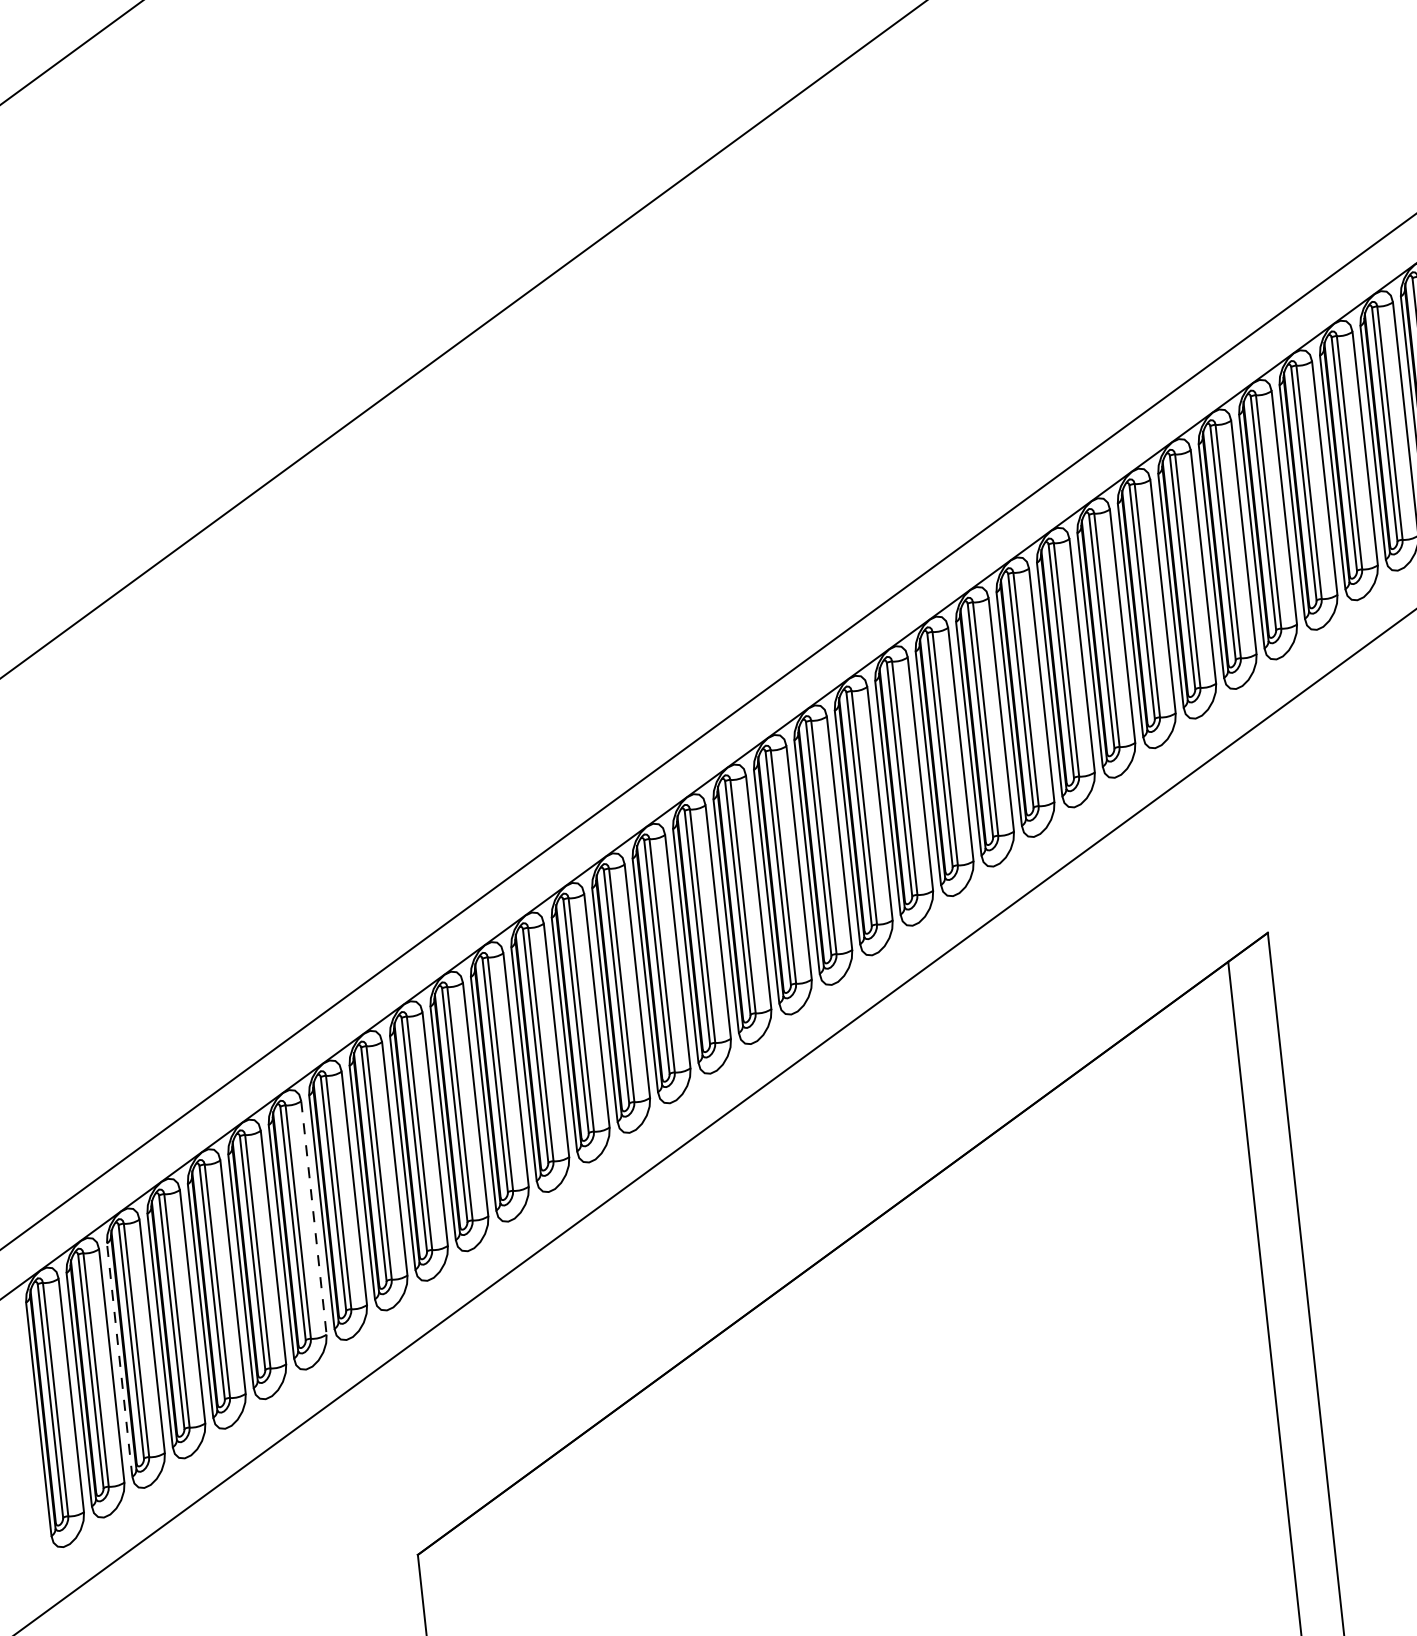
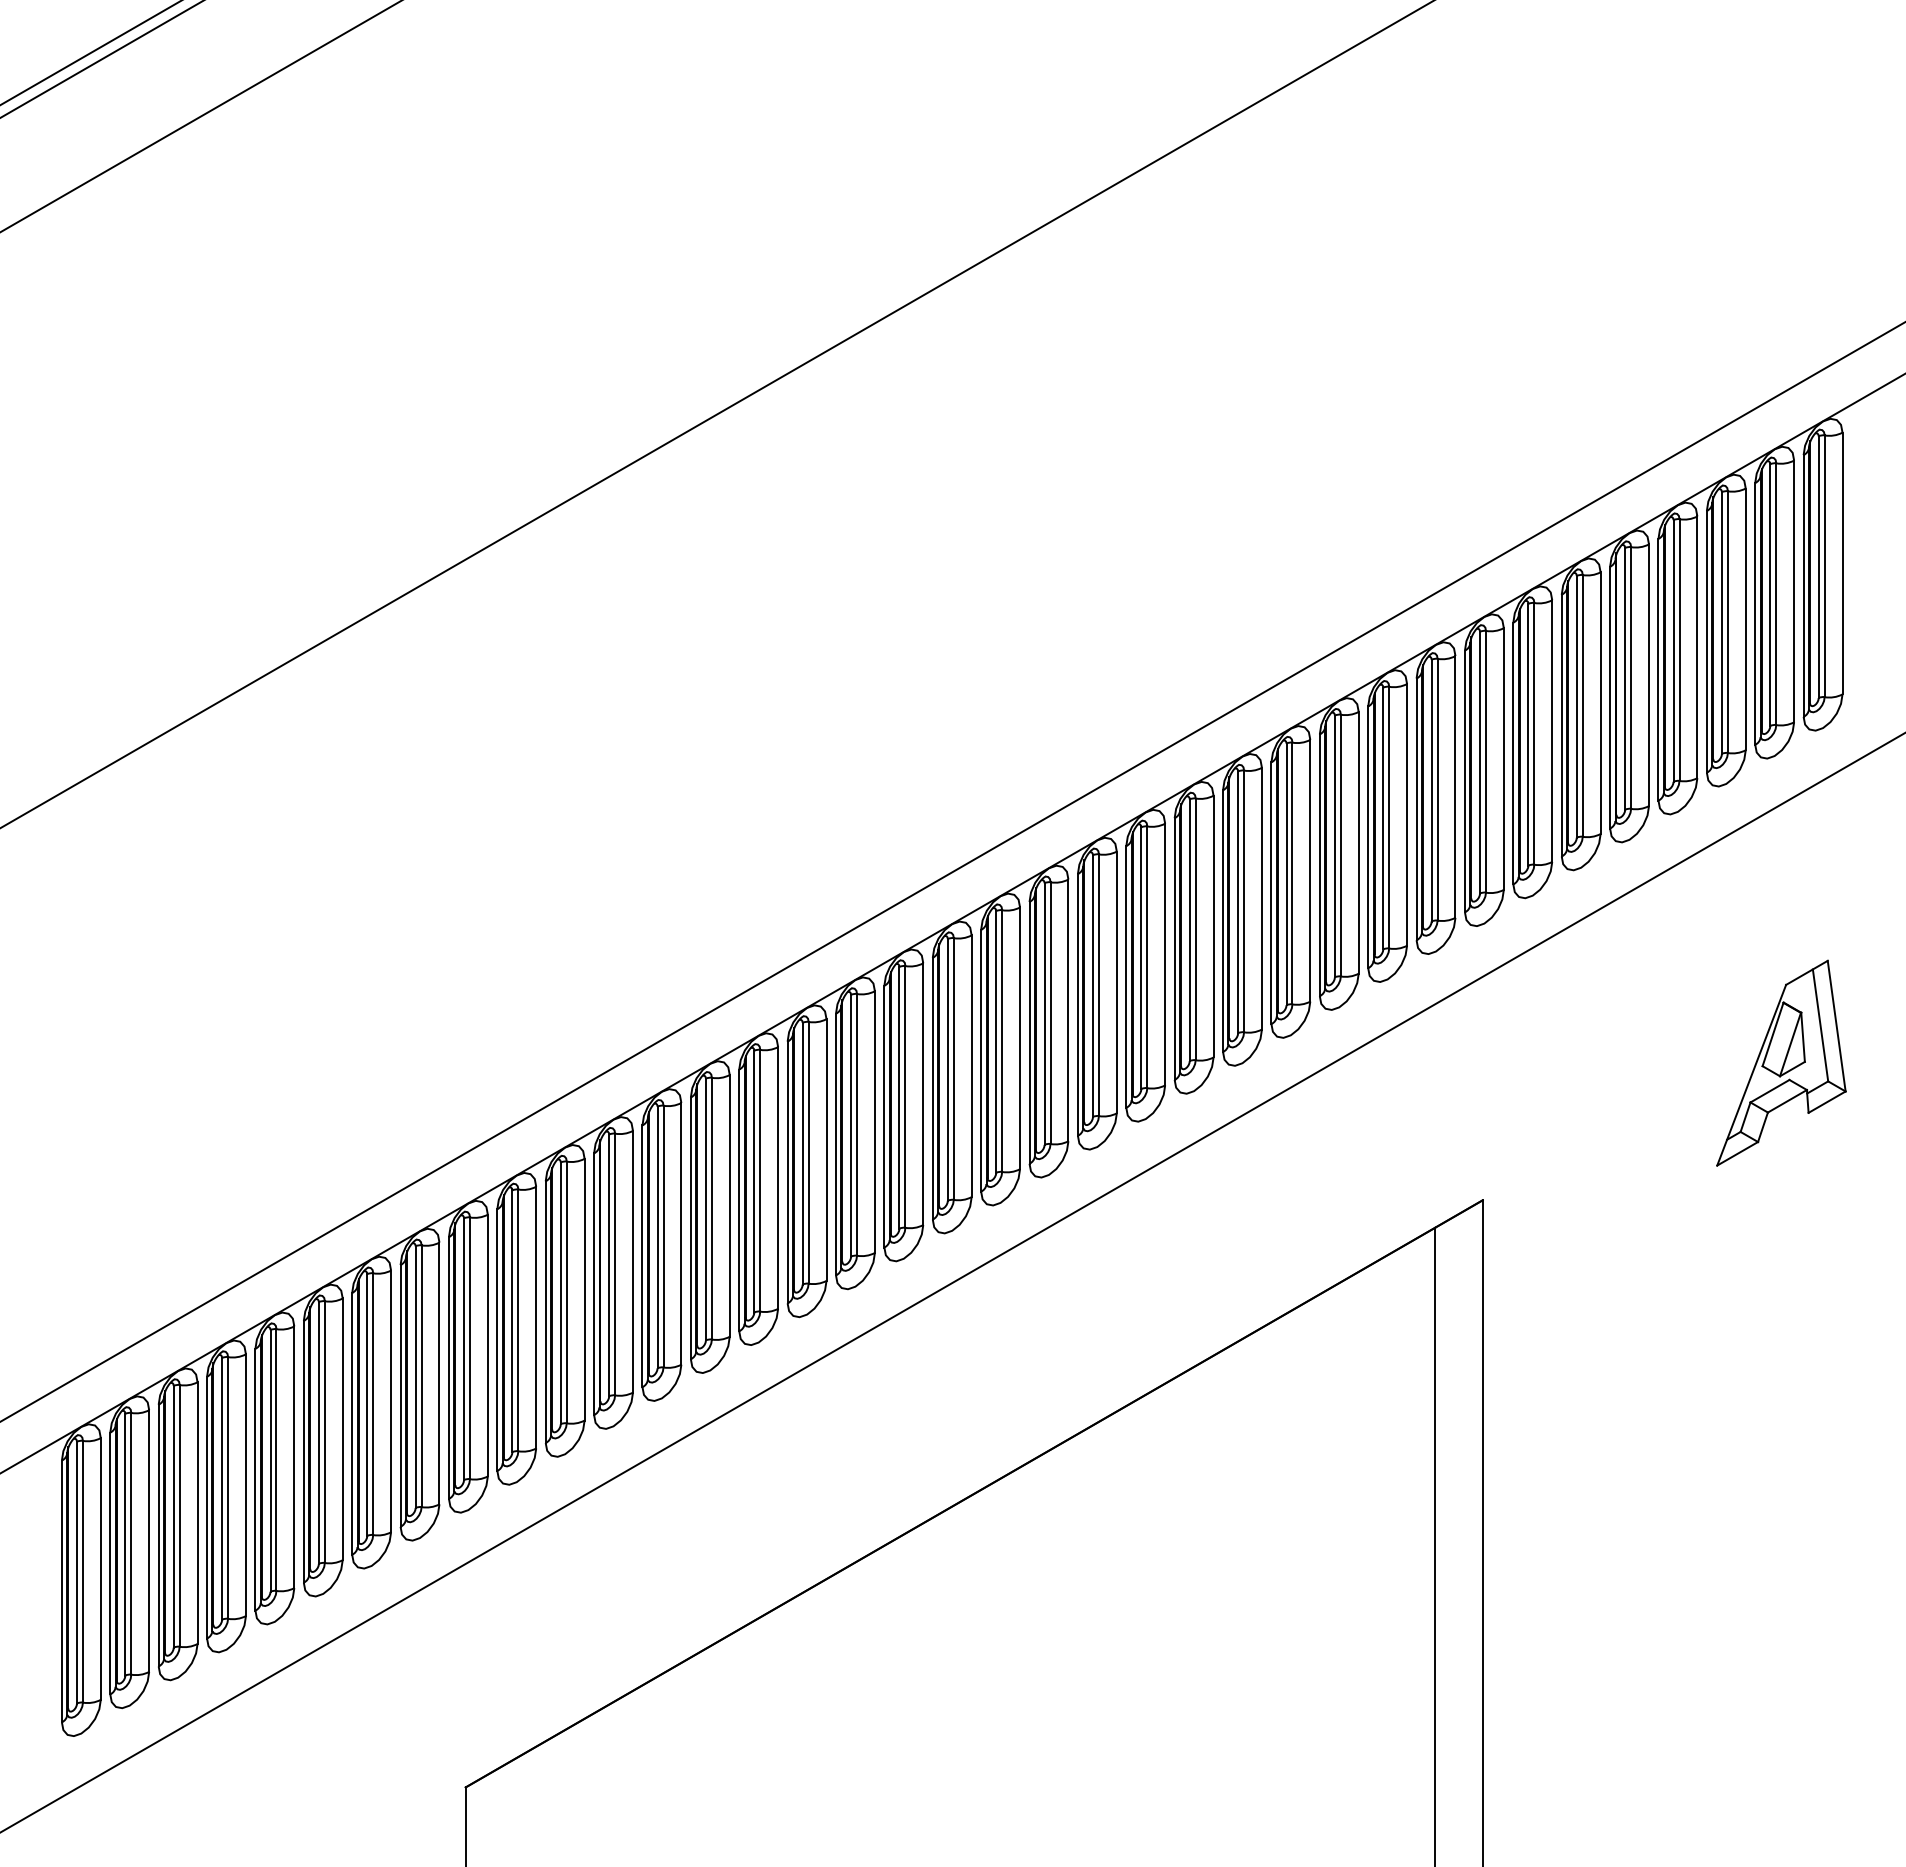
line: (314, 1217) -> (391, 1401), dashed -> solid
line: (119, 1360) -> (158, 1535), dashed -> solid

